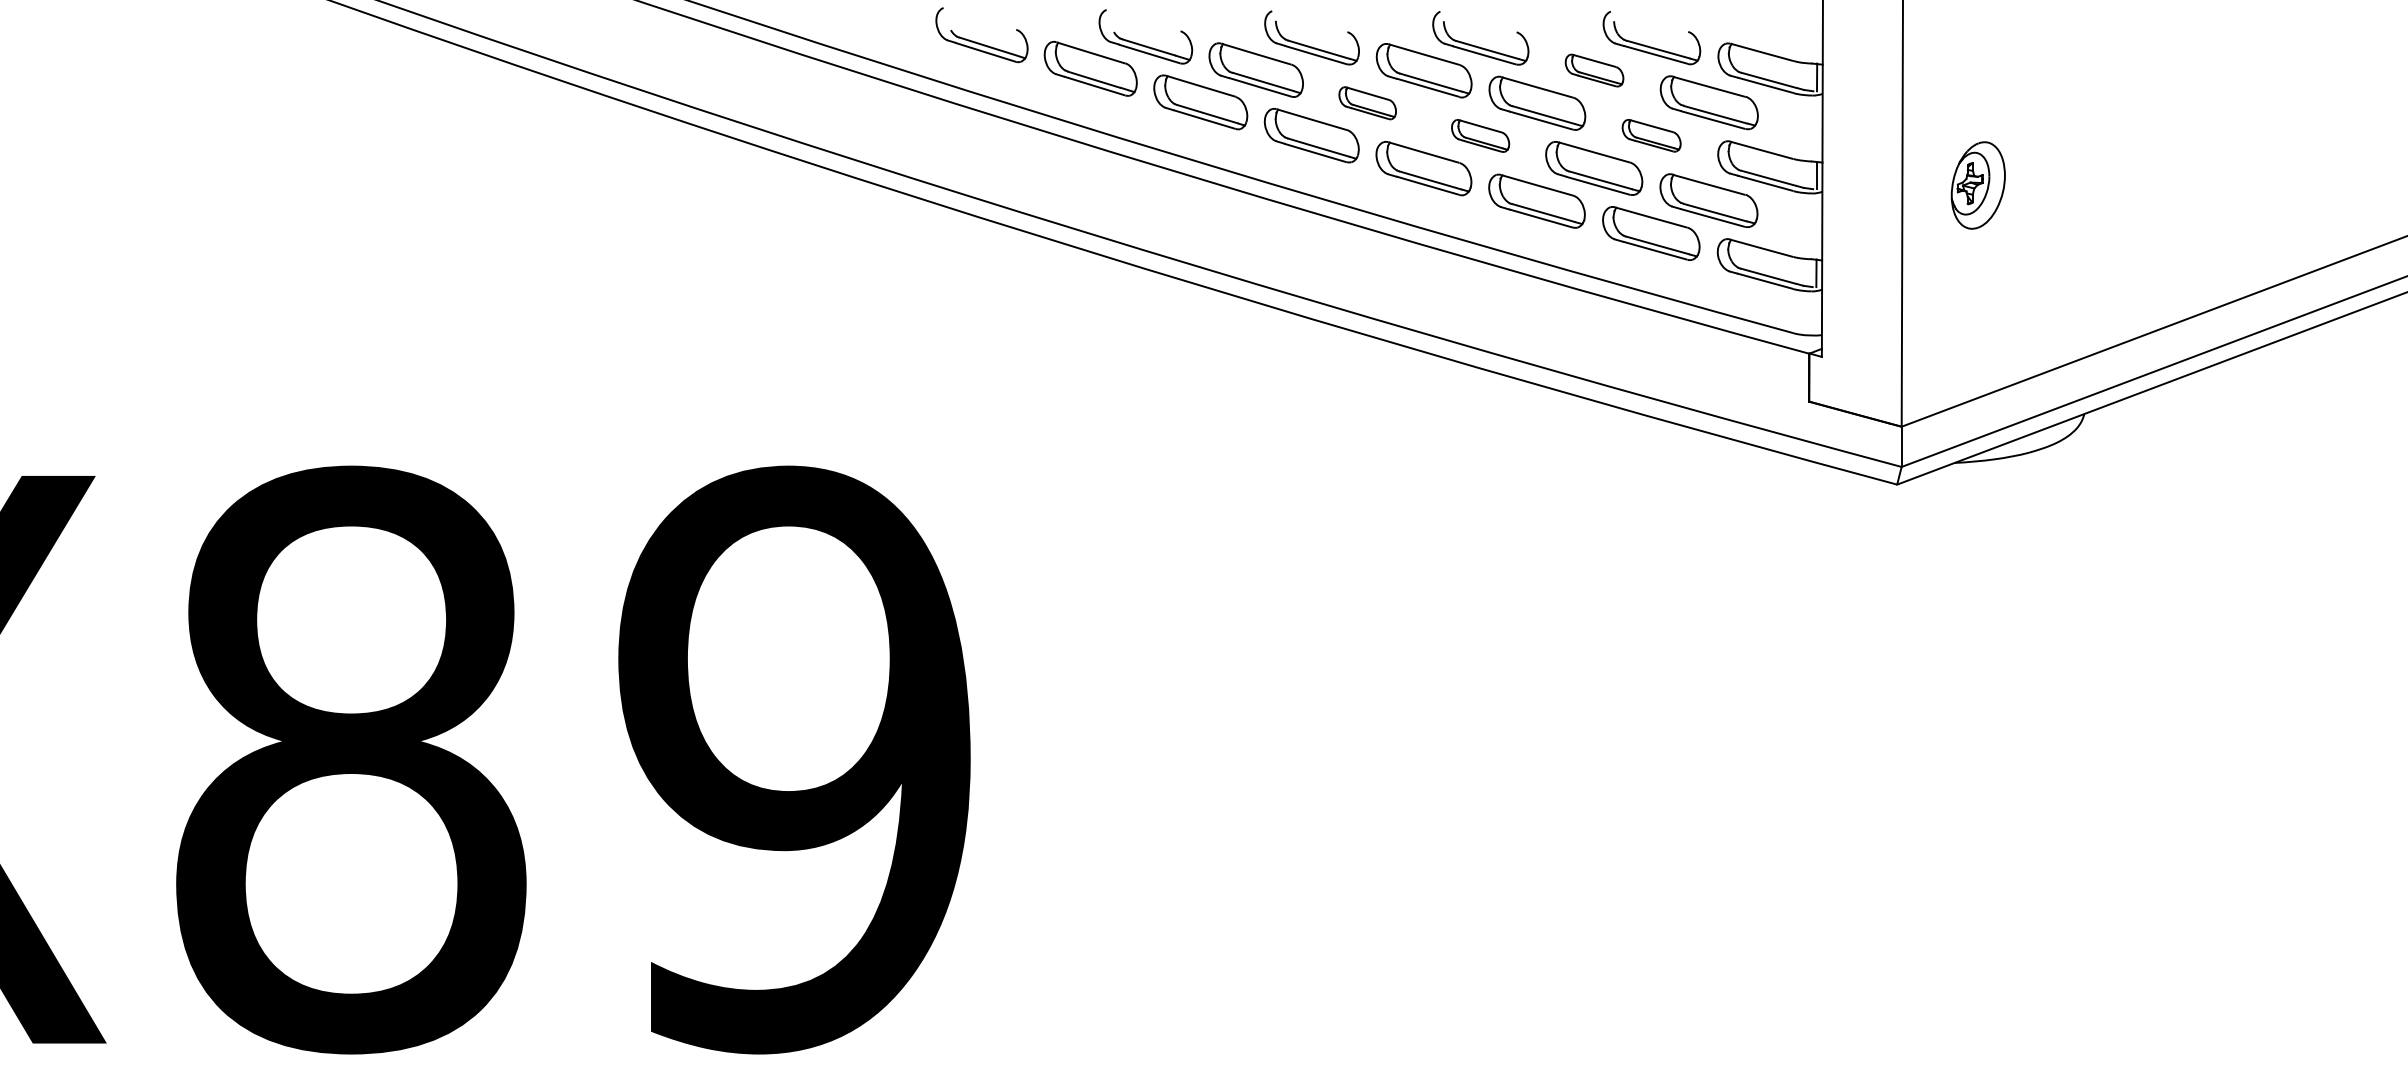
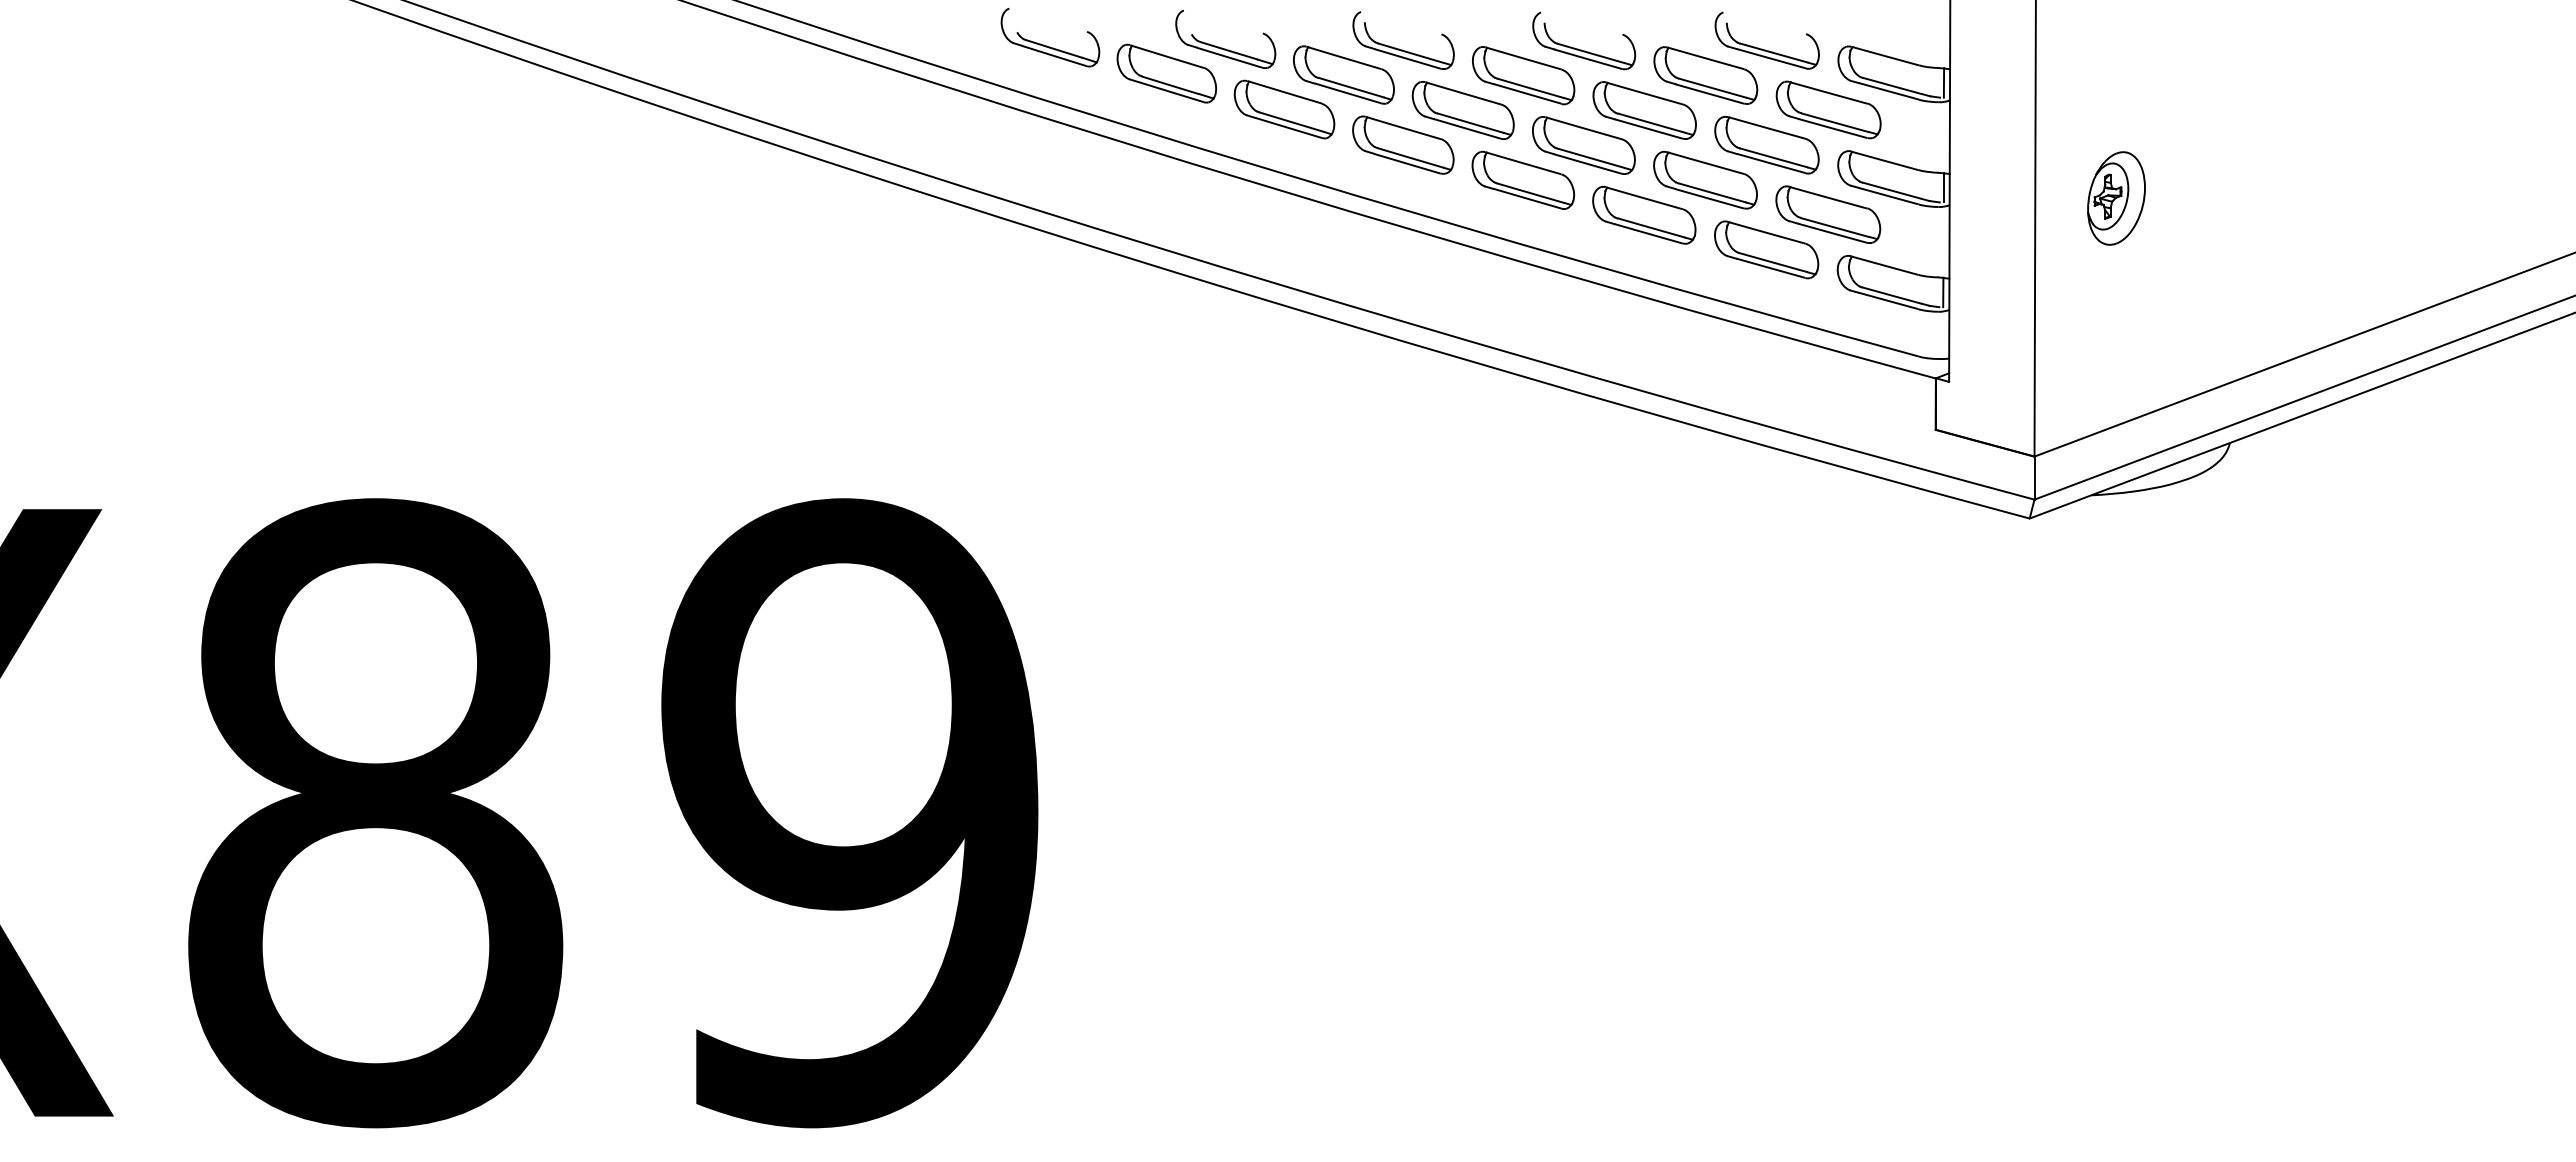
part: (1594, 70) -> (1705, 75), size x1.67
part: (1367, 103) -> (1462, 110), size x1.67
part: (1480, 135) -> (1583, 145), size x1.67
part: (1651, 135) -> (1766, 145), size x1.67

